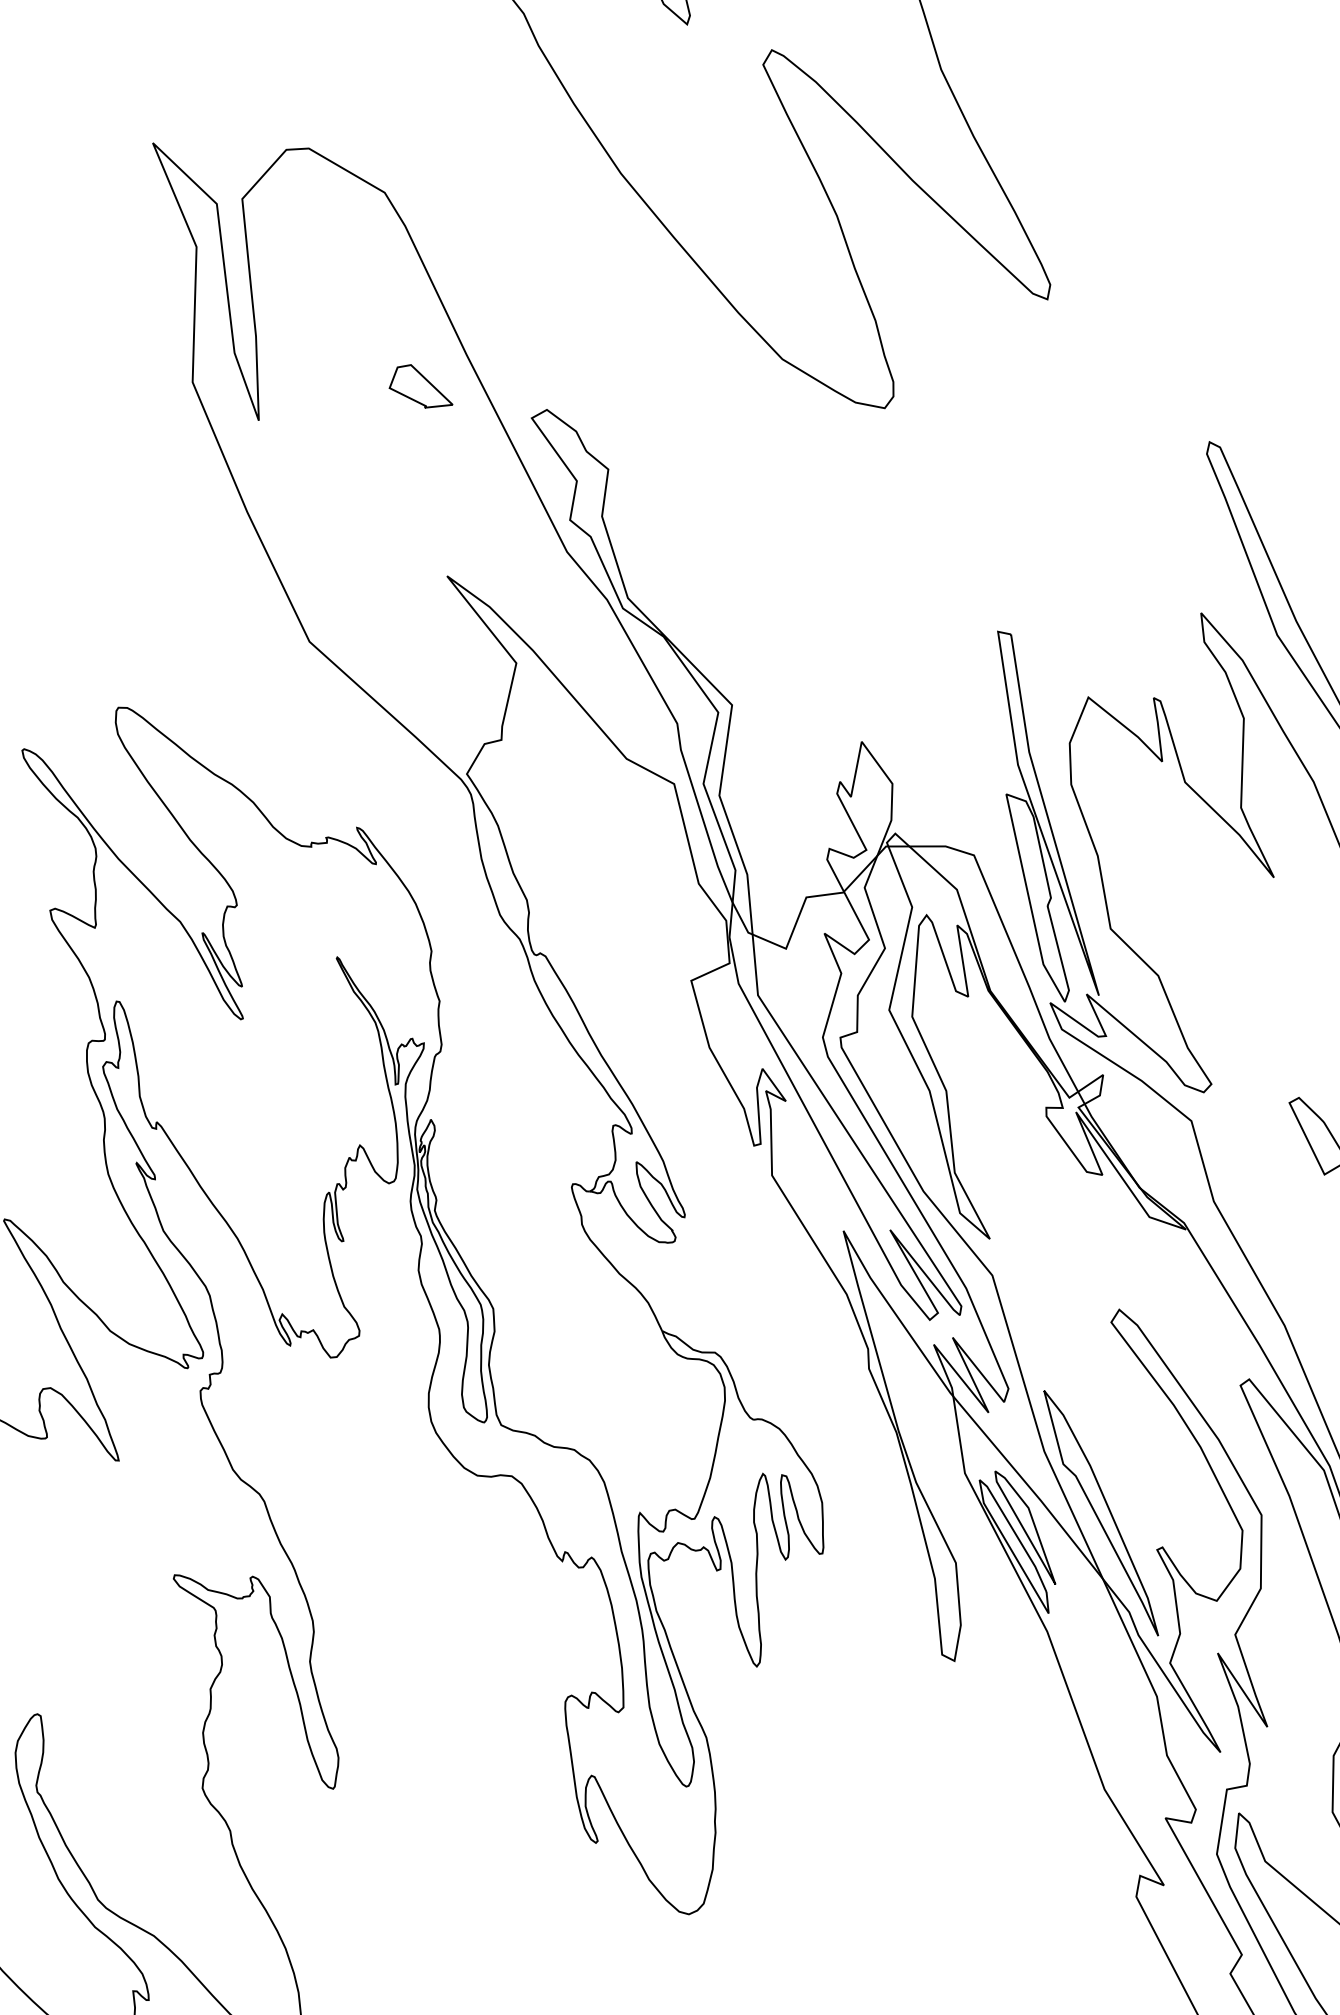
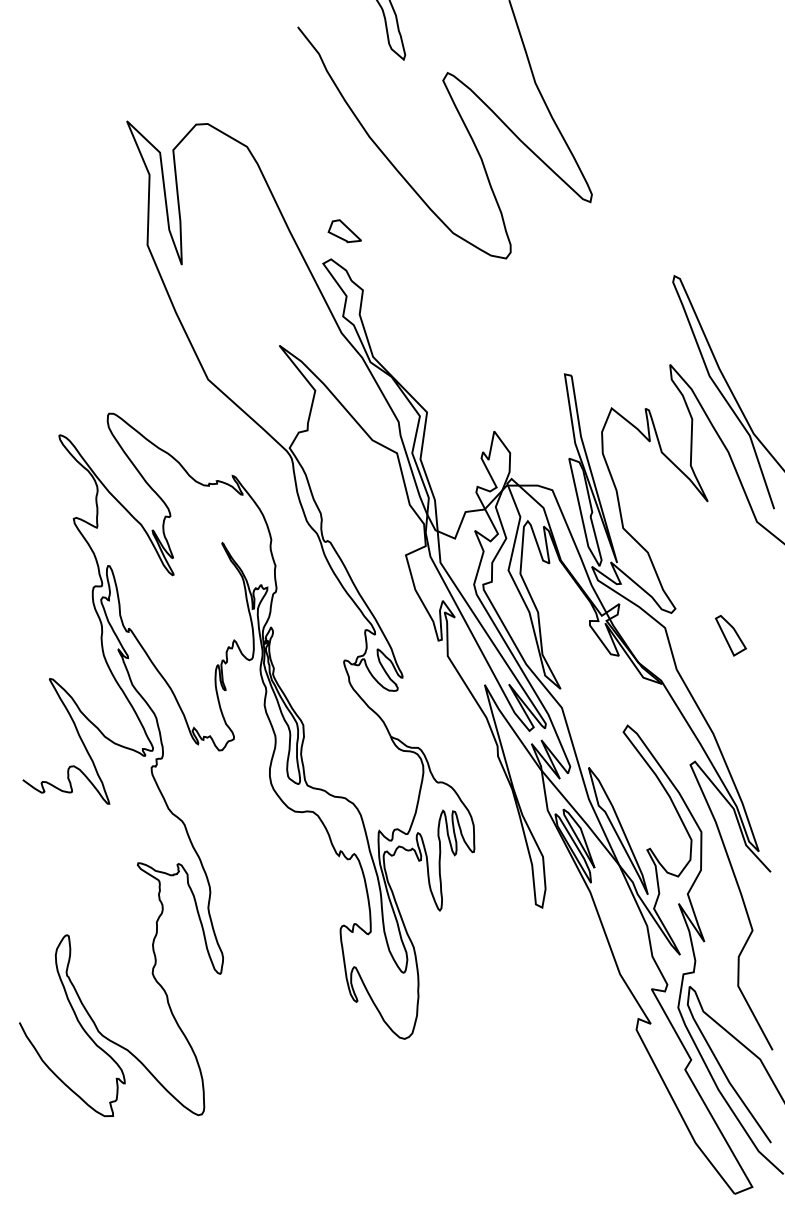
part: (420, 386) -> (344, 231), moved

